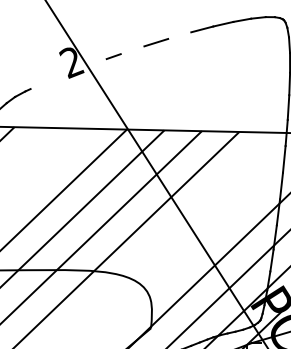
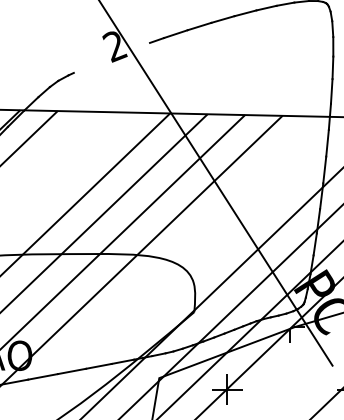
line: (179, 35) -> (222, 19), added
line: (132, 50) -> (175, 34), added

